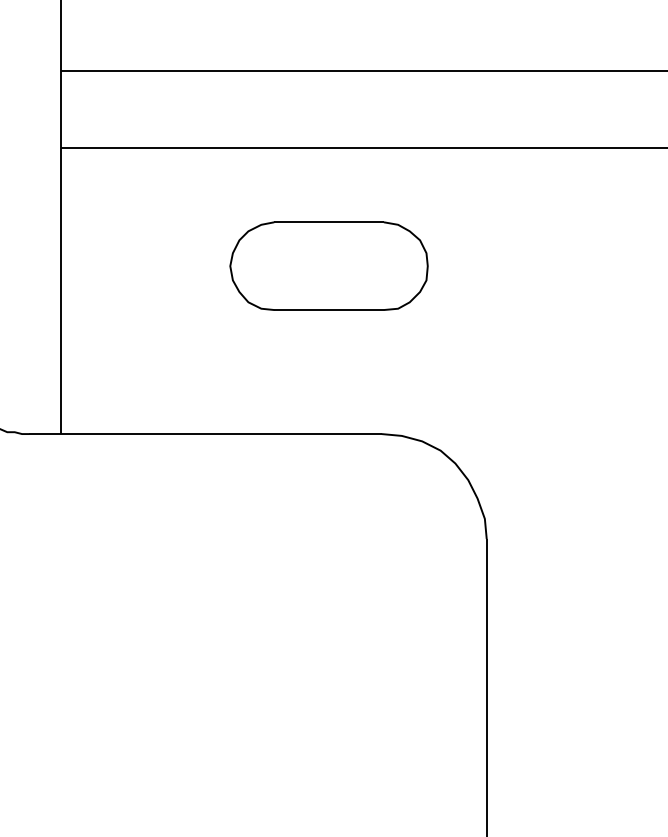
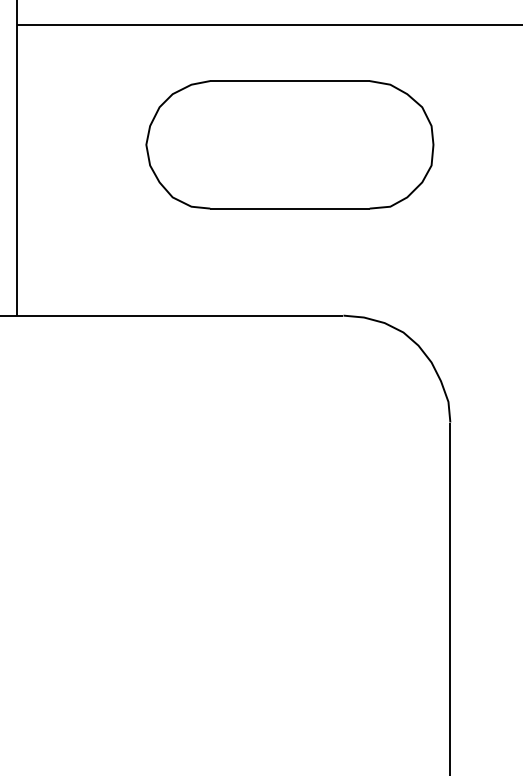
part: (328, 265) -> (289, 144), size x1.43

